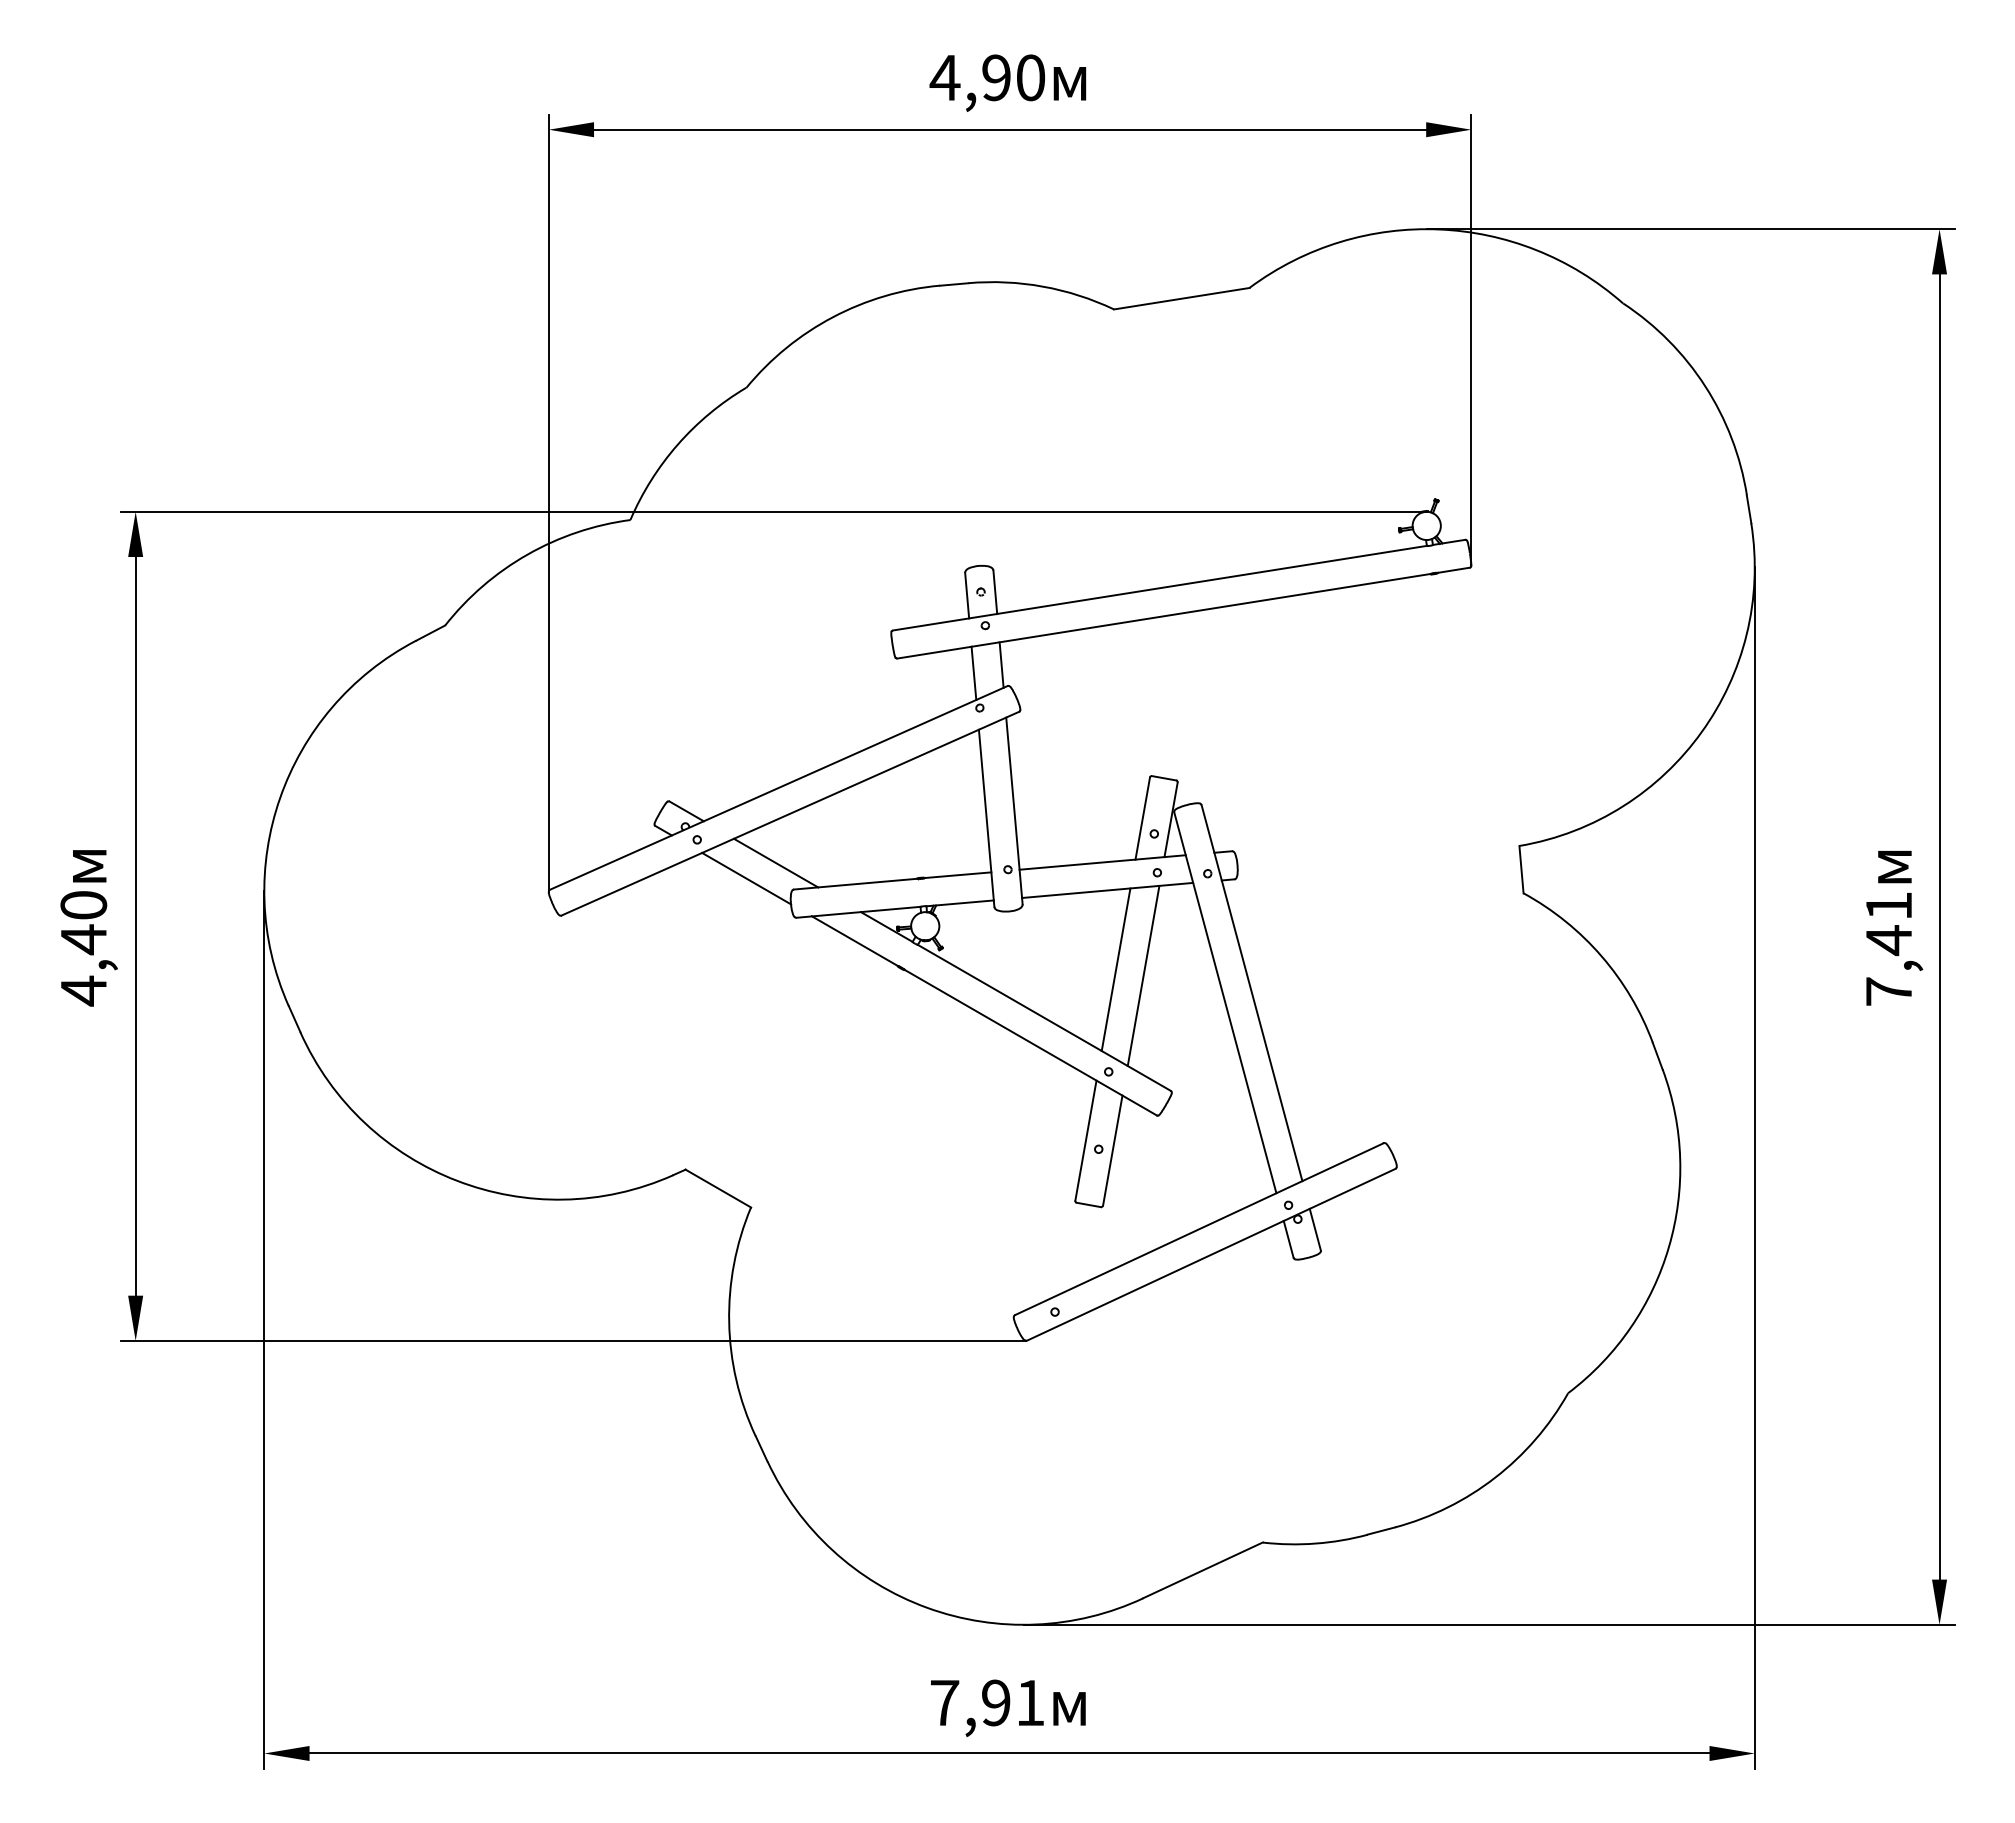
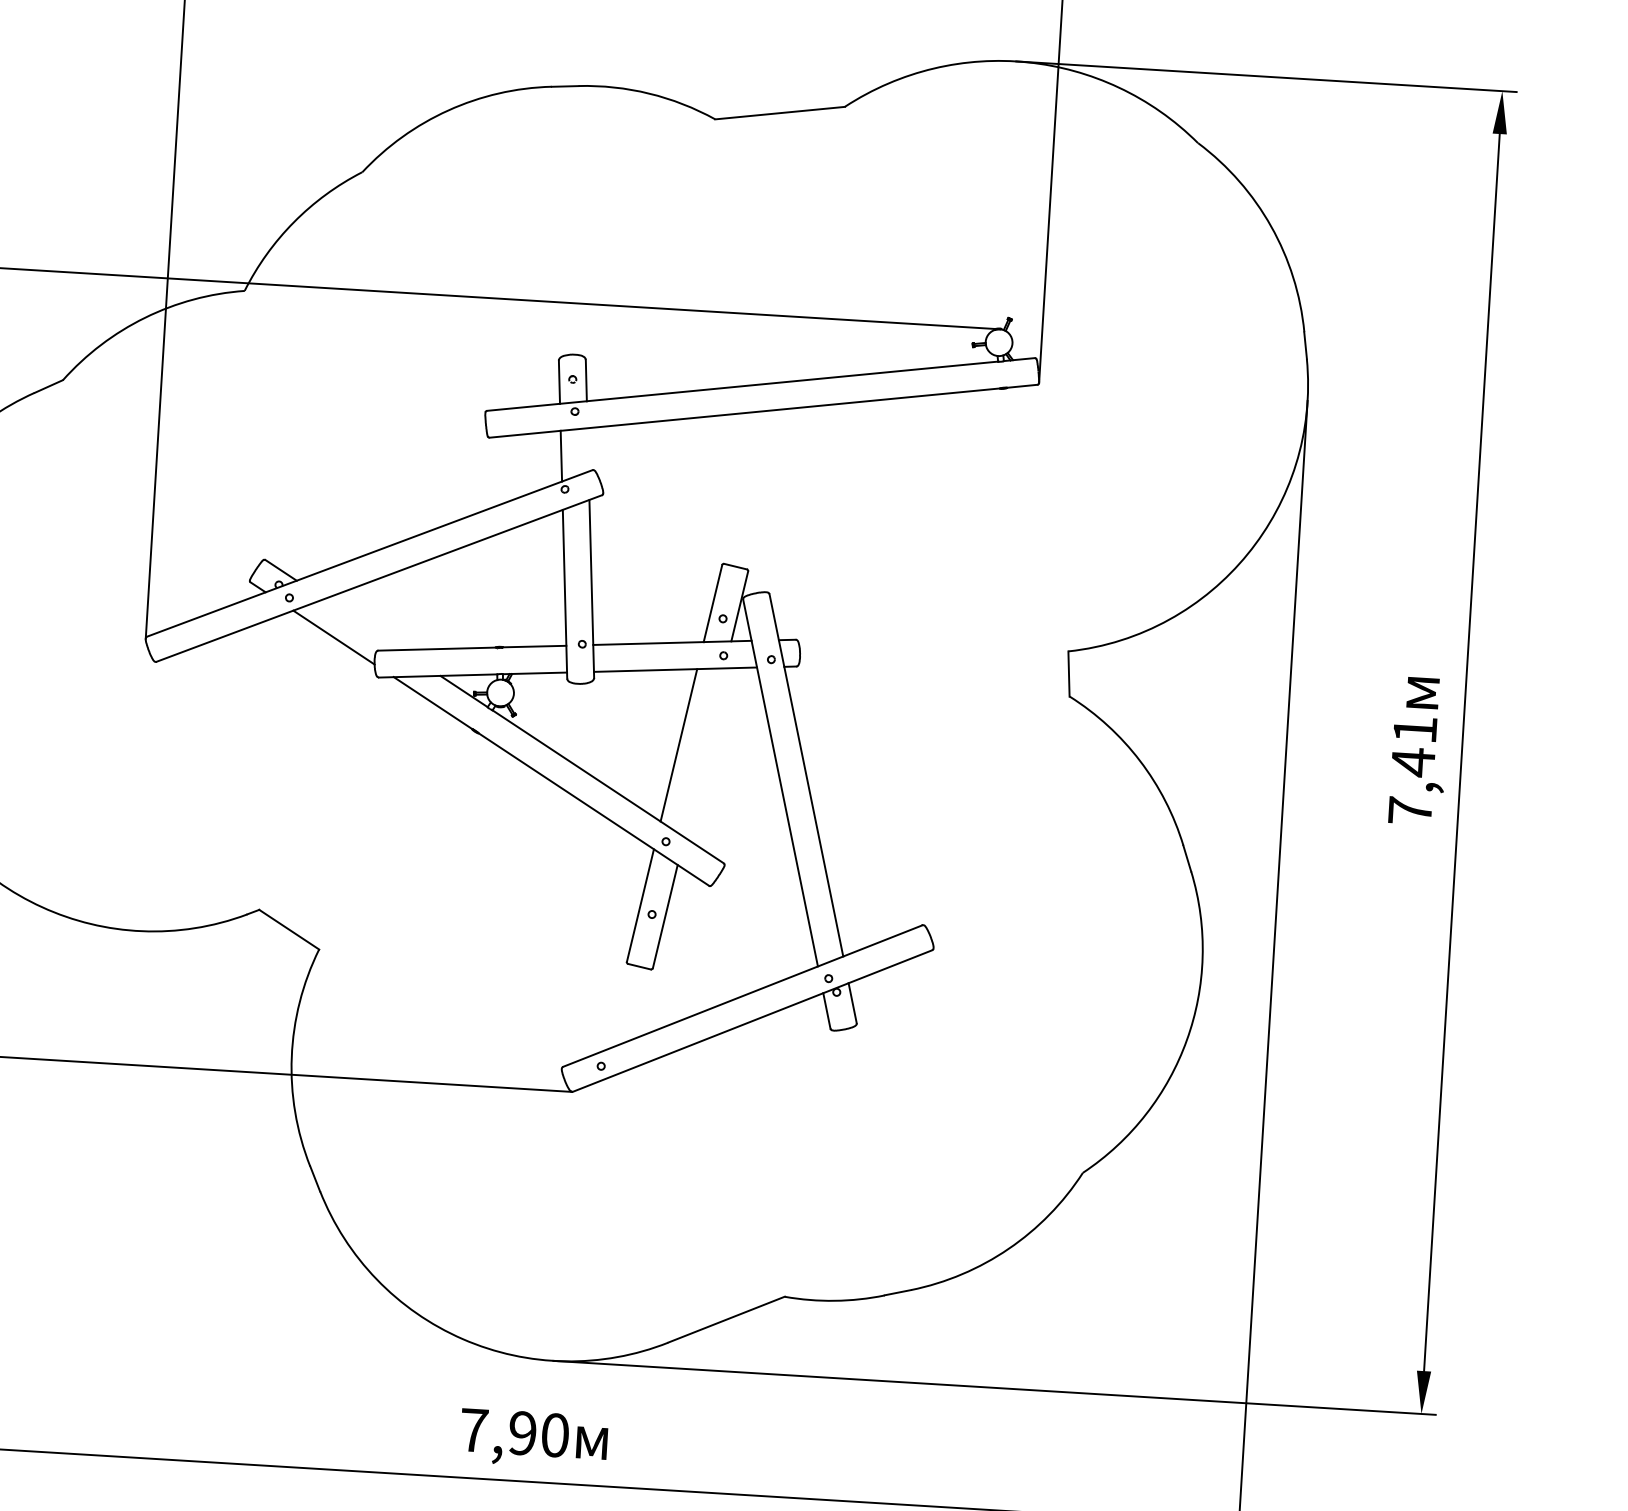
line: (1001, 664) -> (588, 449), removed
line: (776, 862) -> (363, 624), removed
line: (1143, 975) -> (704, 752), removed
text: (1030, 1702) -> (555, 1434), 7,91 -> 7,90

